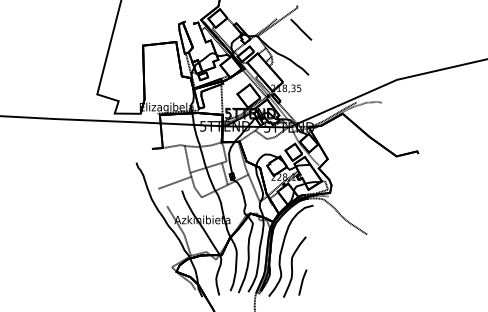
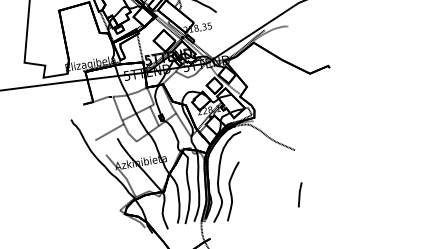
line: (302, 282) -> (299, 194), moved

